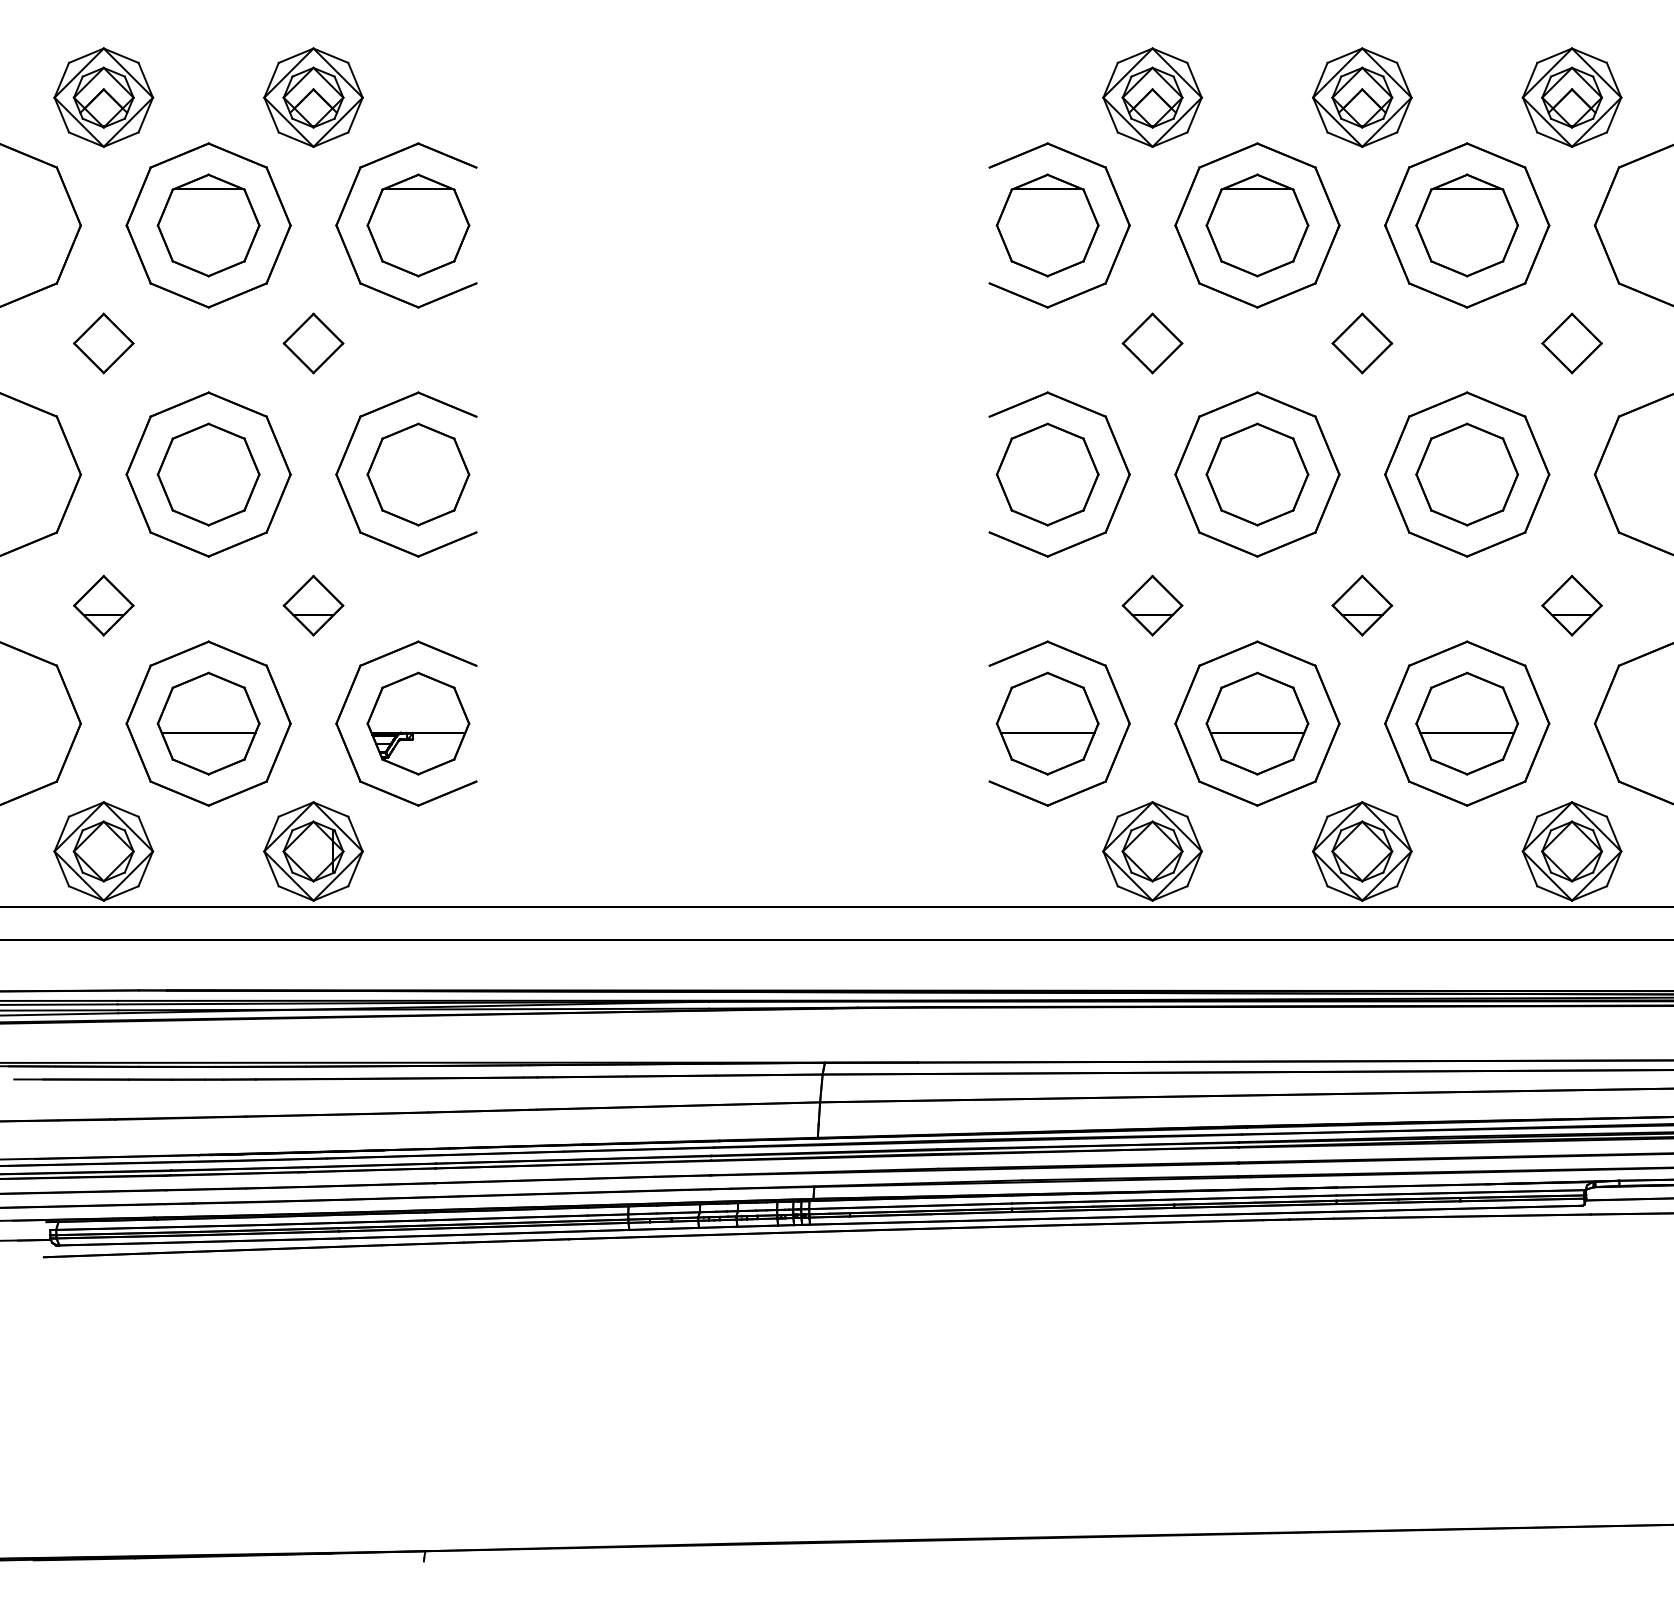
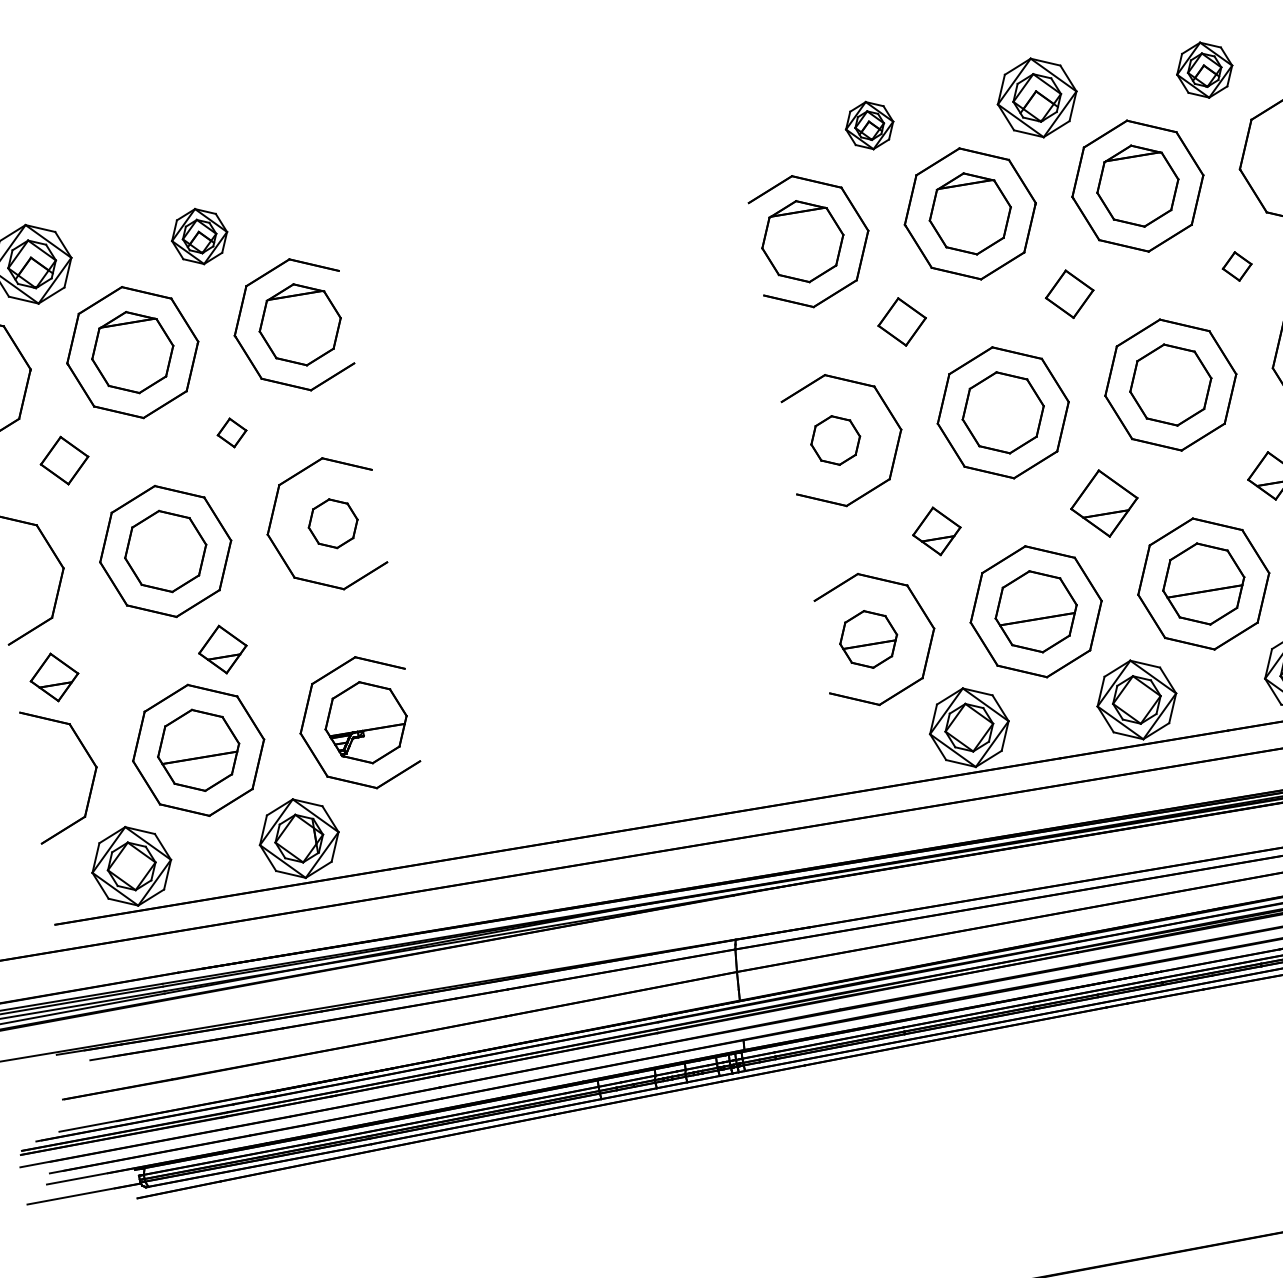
part: (313, 97) -> (199, 236), size x0.7
part: (1152, 97) -> (869, 125), size x0.6
part: (1571, 97) -> (1204, 70), size x0.7
part: (313, 343) -> (232, 432), size x0.6
part: (1571, 343) -> (1236, 266), size x0.6
part: (418, 474) -> (333, 523), size x0.6
part: (1047, 474) -> (835, 440), size x0.6
part: (103, 605) -> (54, 677), moved
part: (313, 605) -> (222, 649), moved
part: (1362, 605) -> (1104, 503), size x1.4
part: (1047, 723) -> (868, 639), size x0.7

